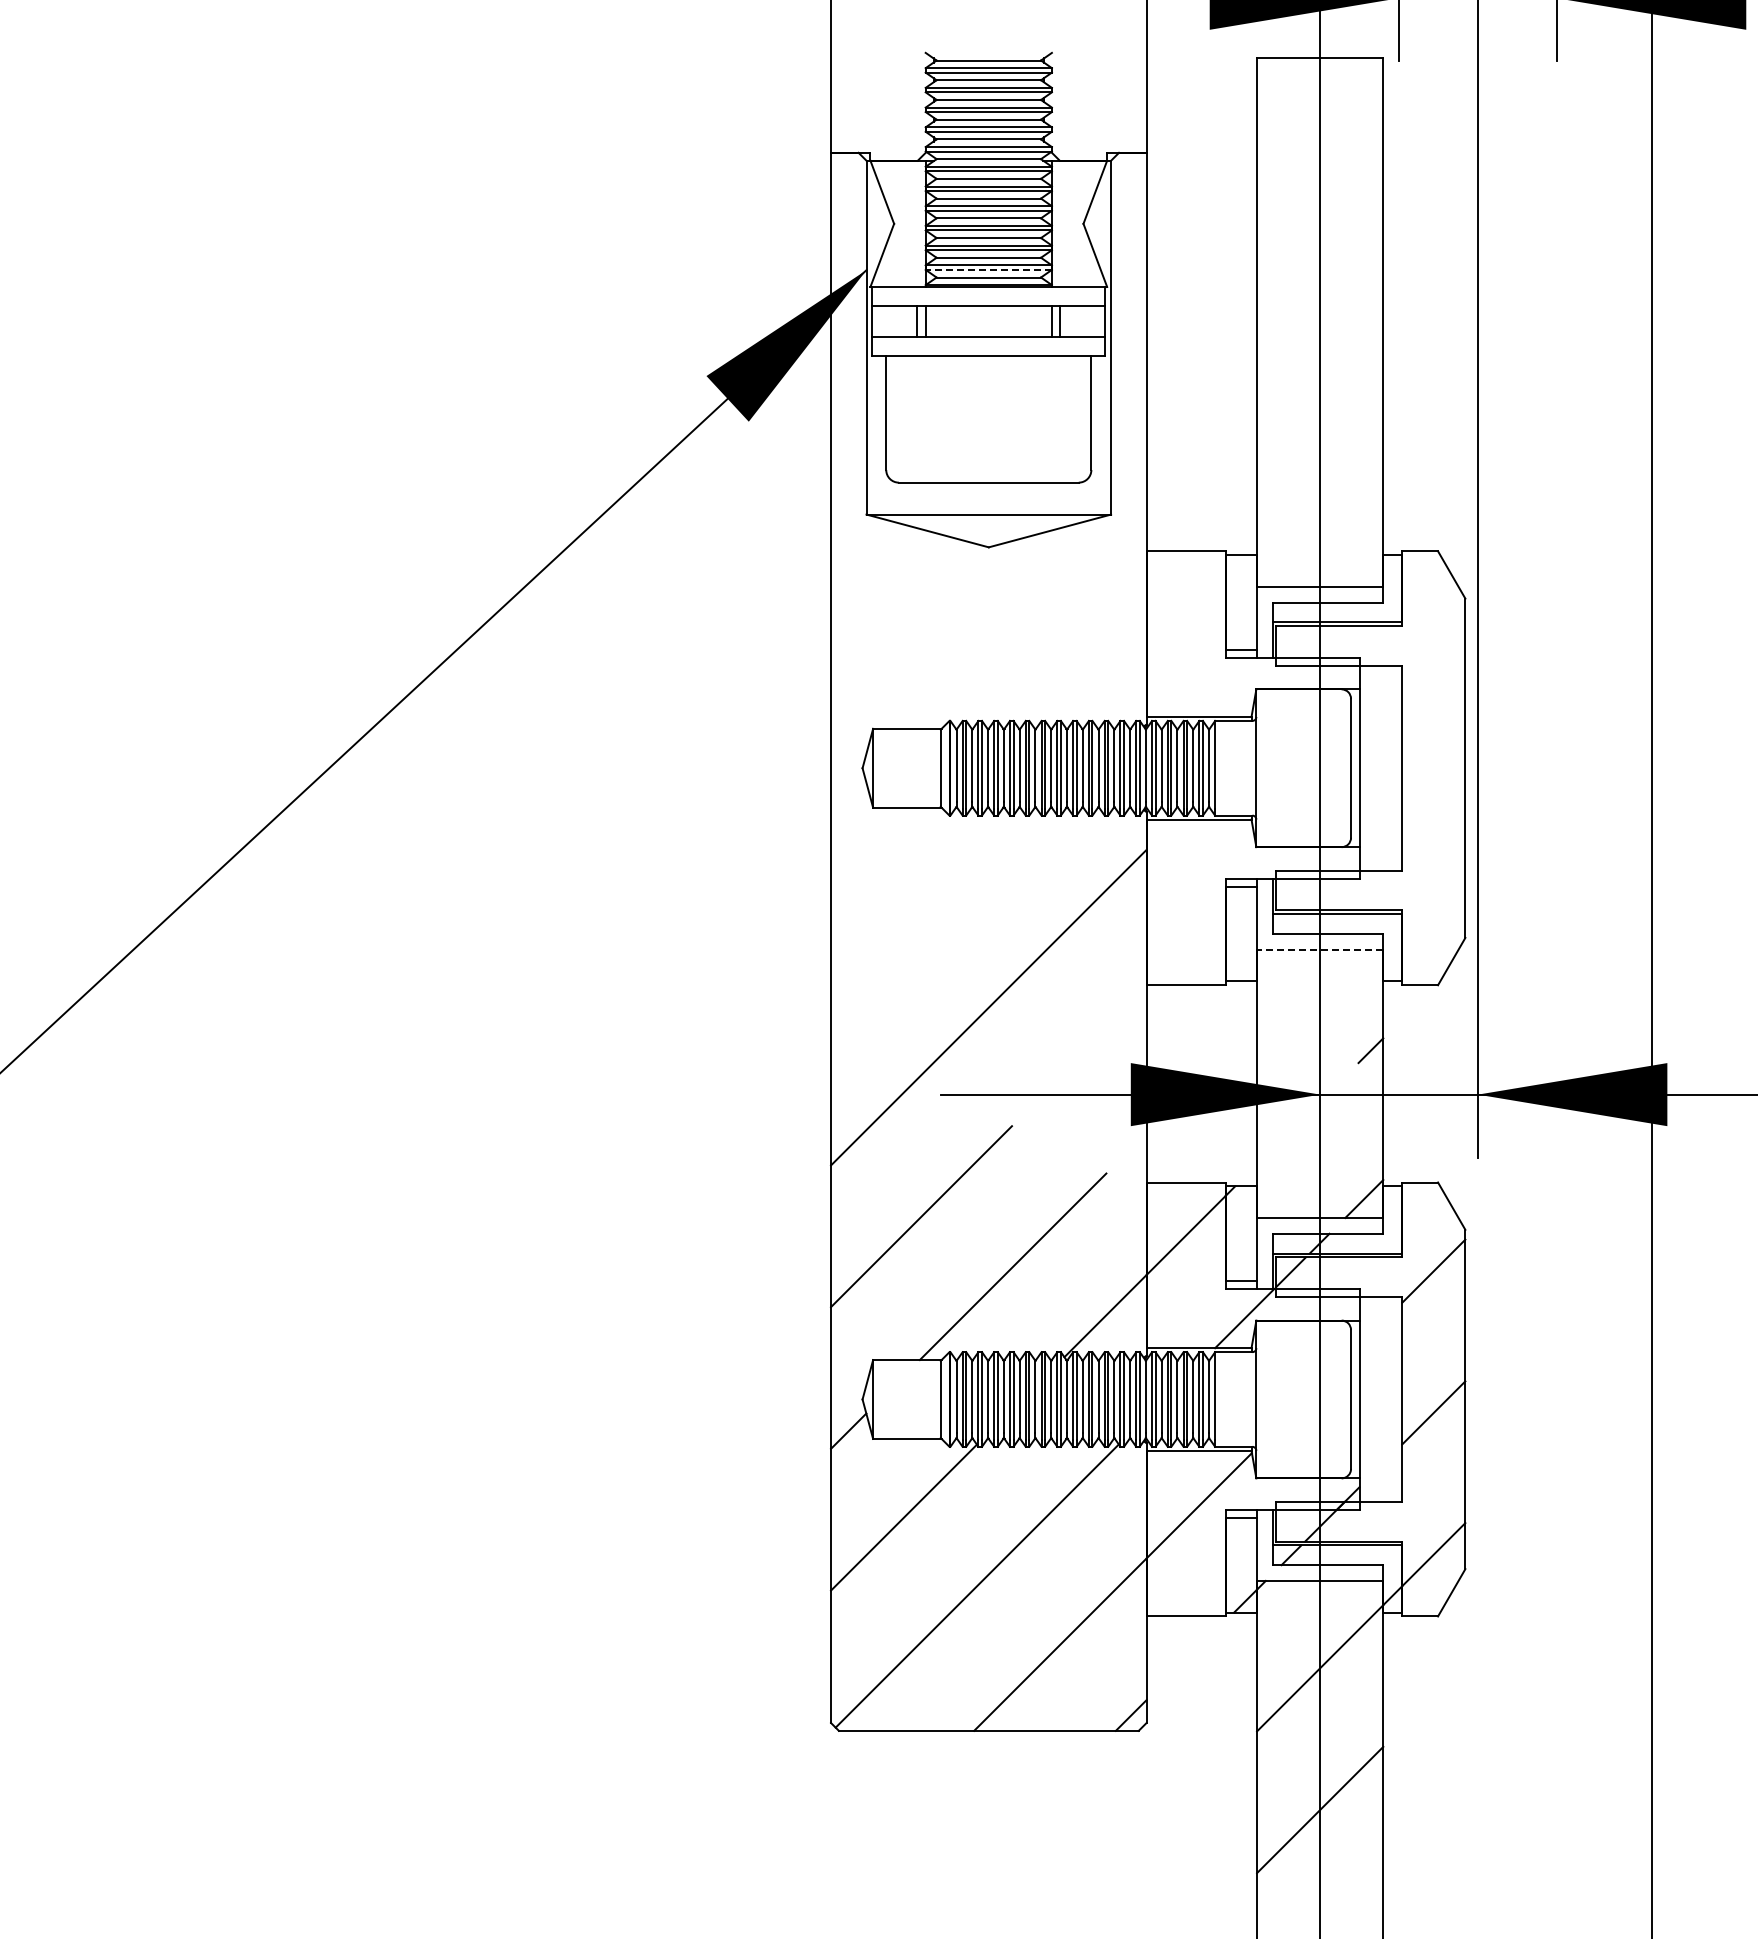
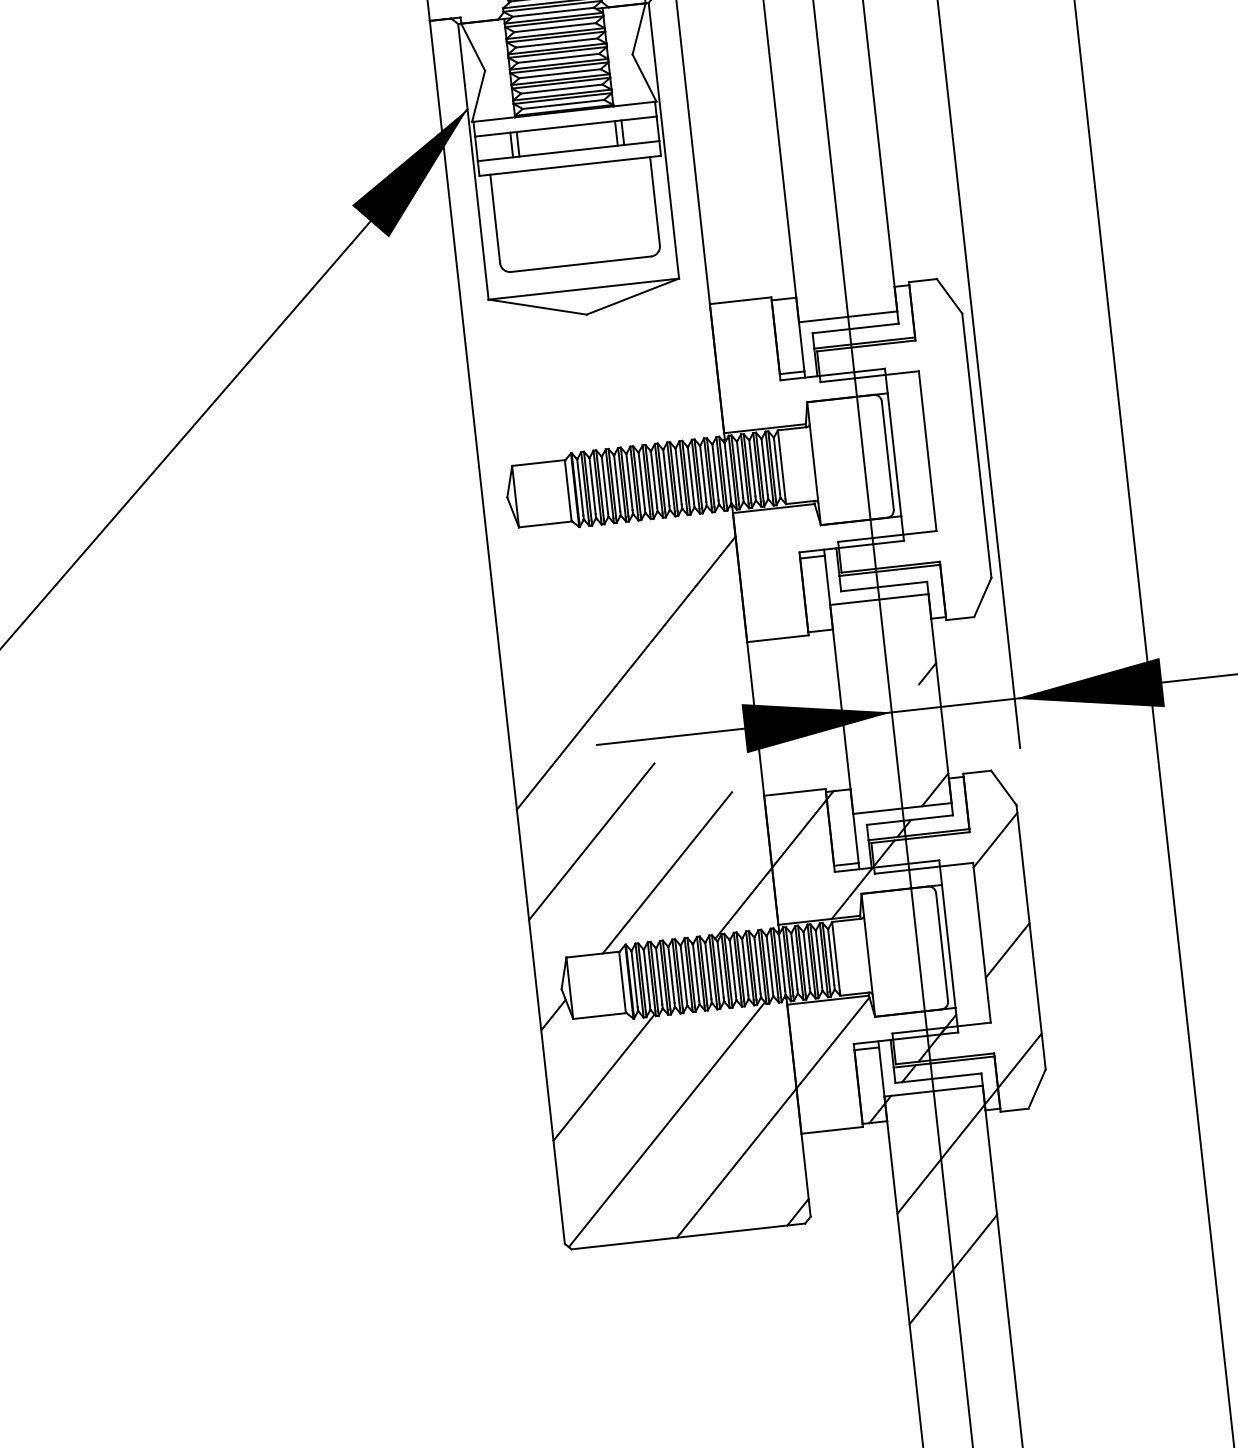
line: (988, 269) -> (562, 98), dashed -> solid
line: (1319, 949) -> (878, 599), dashed -> solid

